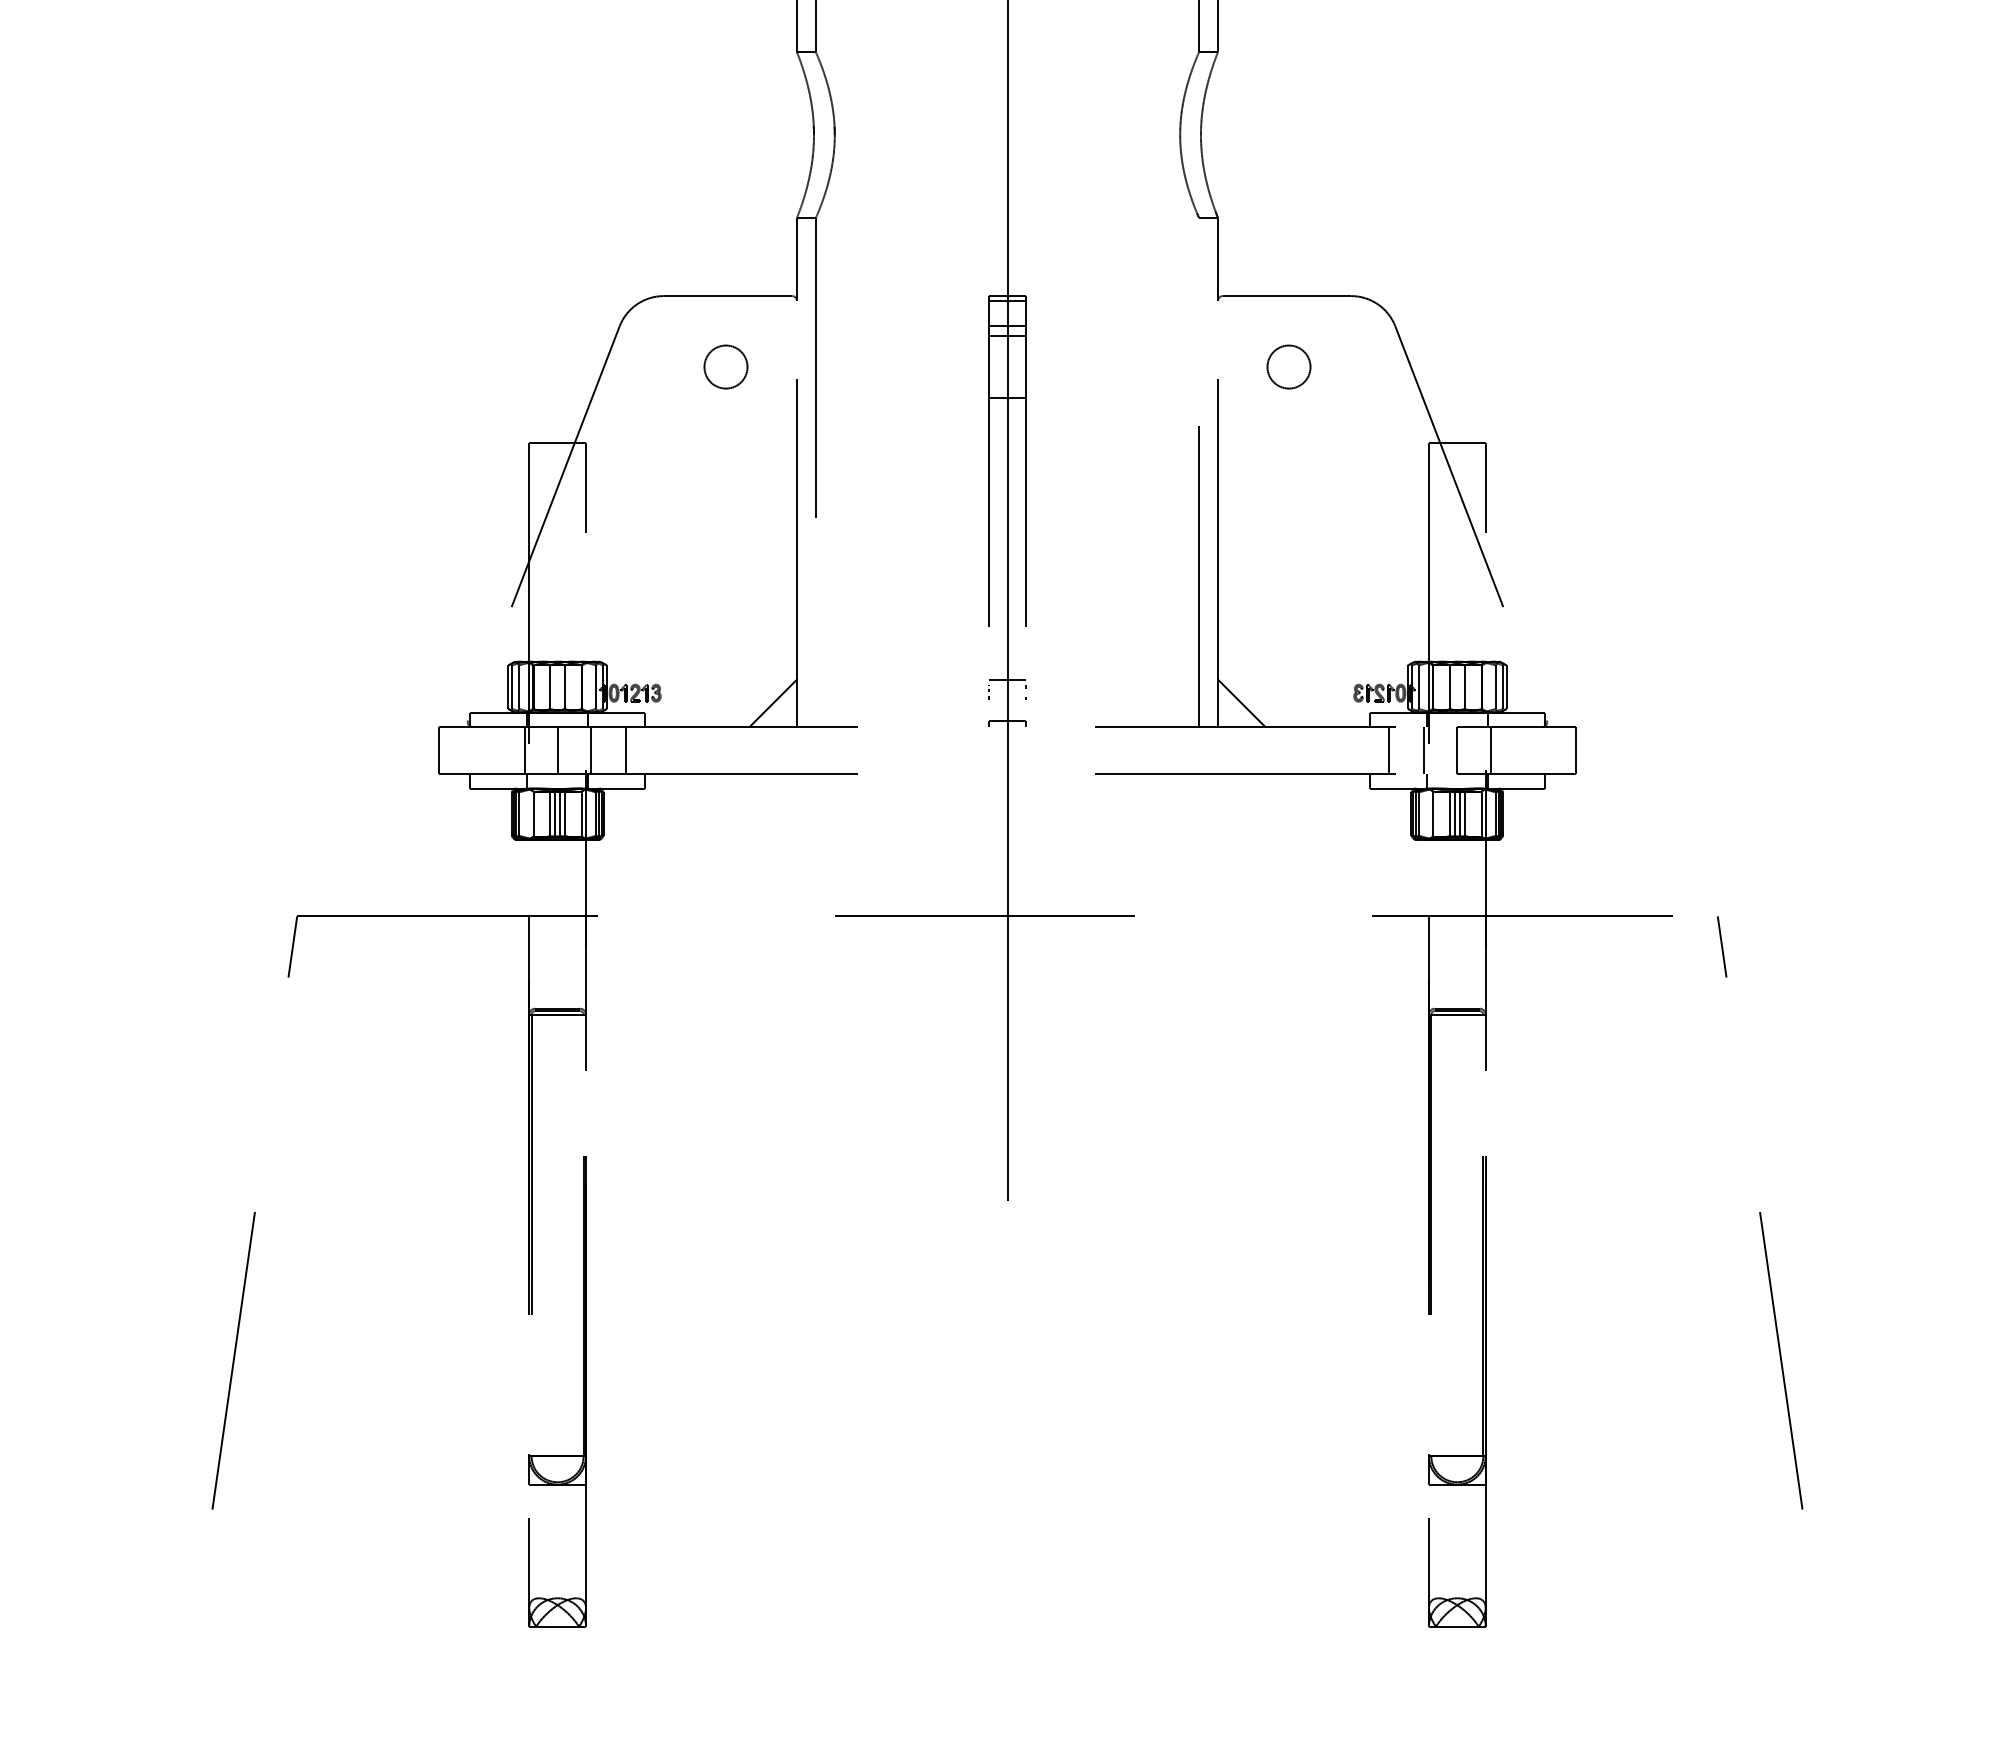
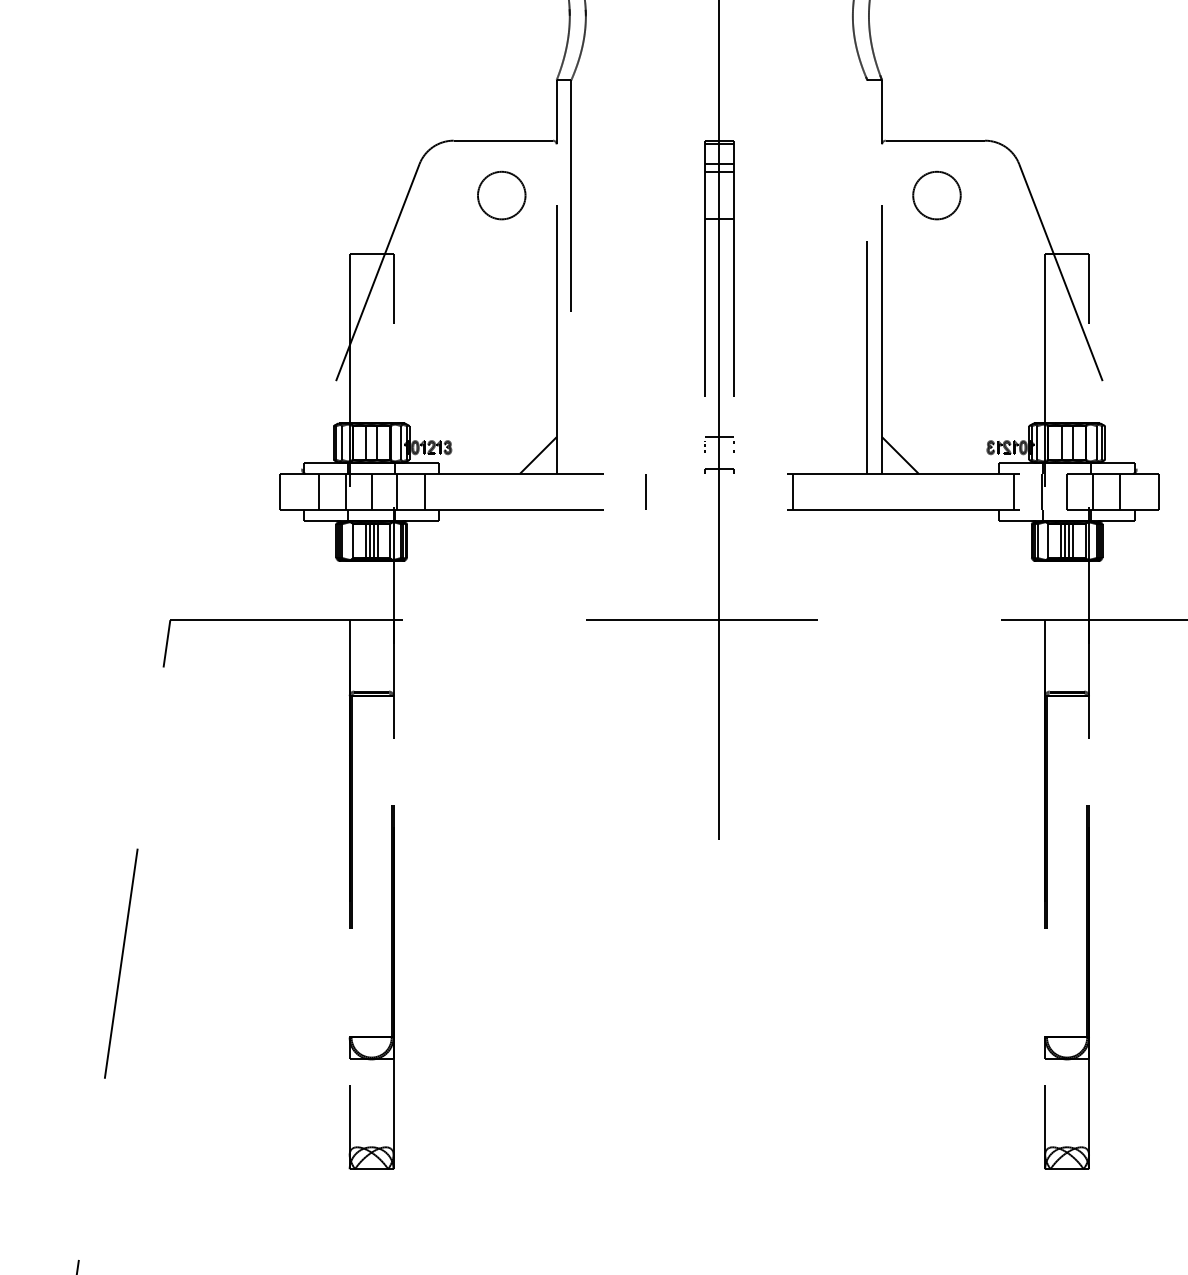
circle: (725, 366) -> (501, 195), size x1.43
circle: (1288, 366) -> (936, 195), size x1.43
line: (488, 750) -> (318, 491), added
line: (912, 750) -> (645, 491), added
line: (1102, 750) -> (792, 491), added
line: (1526, 750) -> (1120, 491), added

